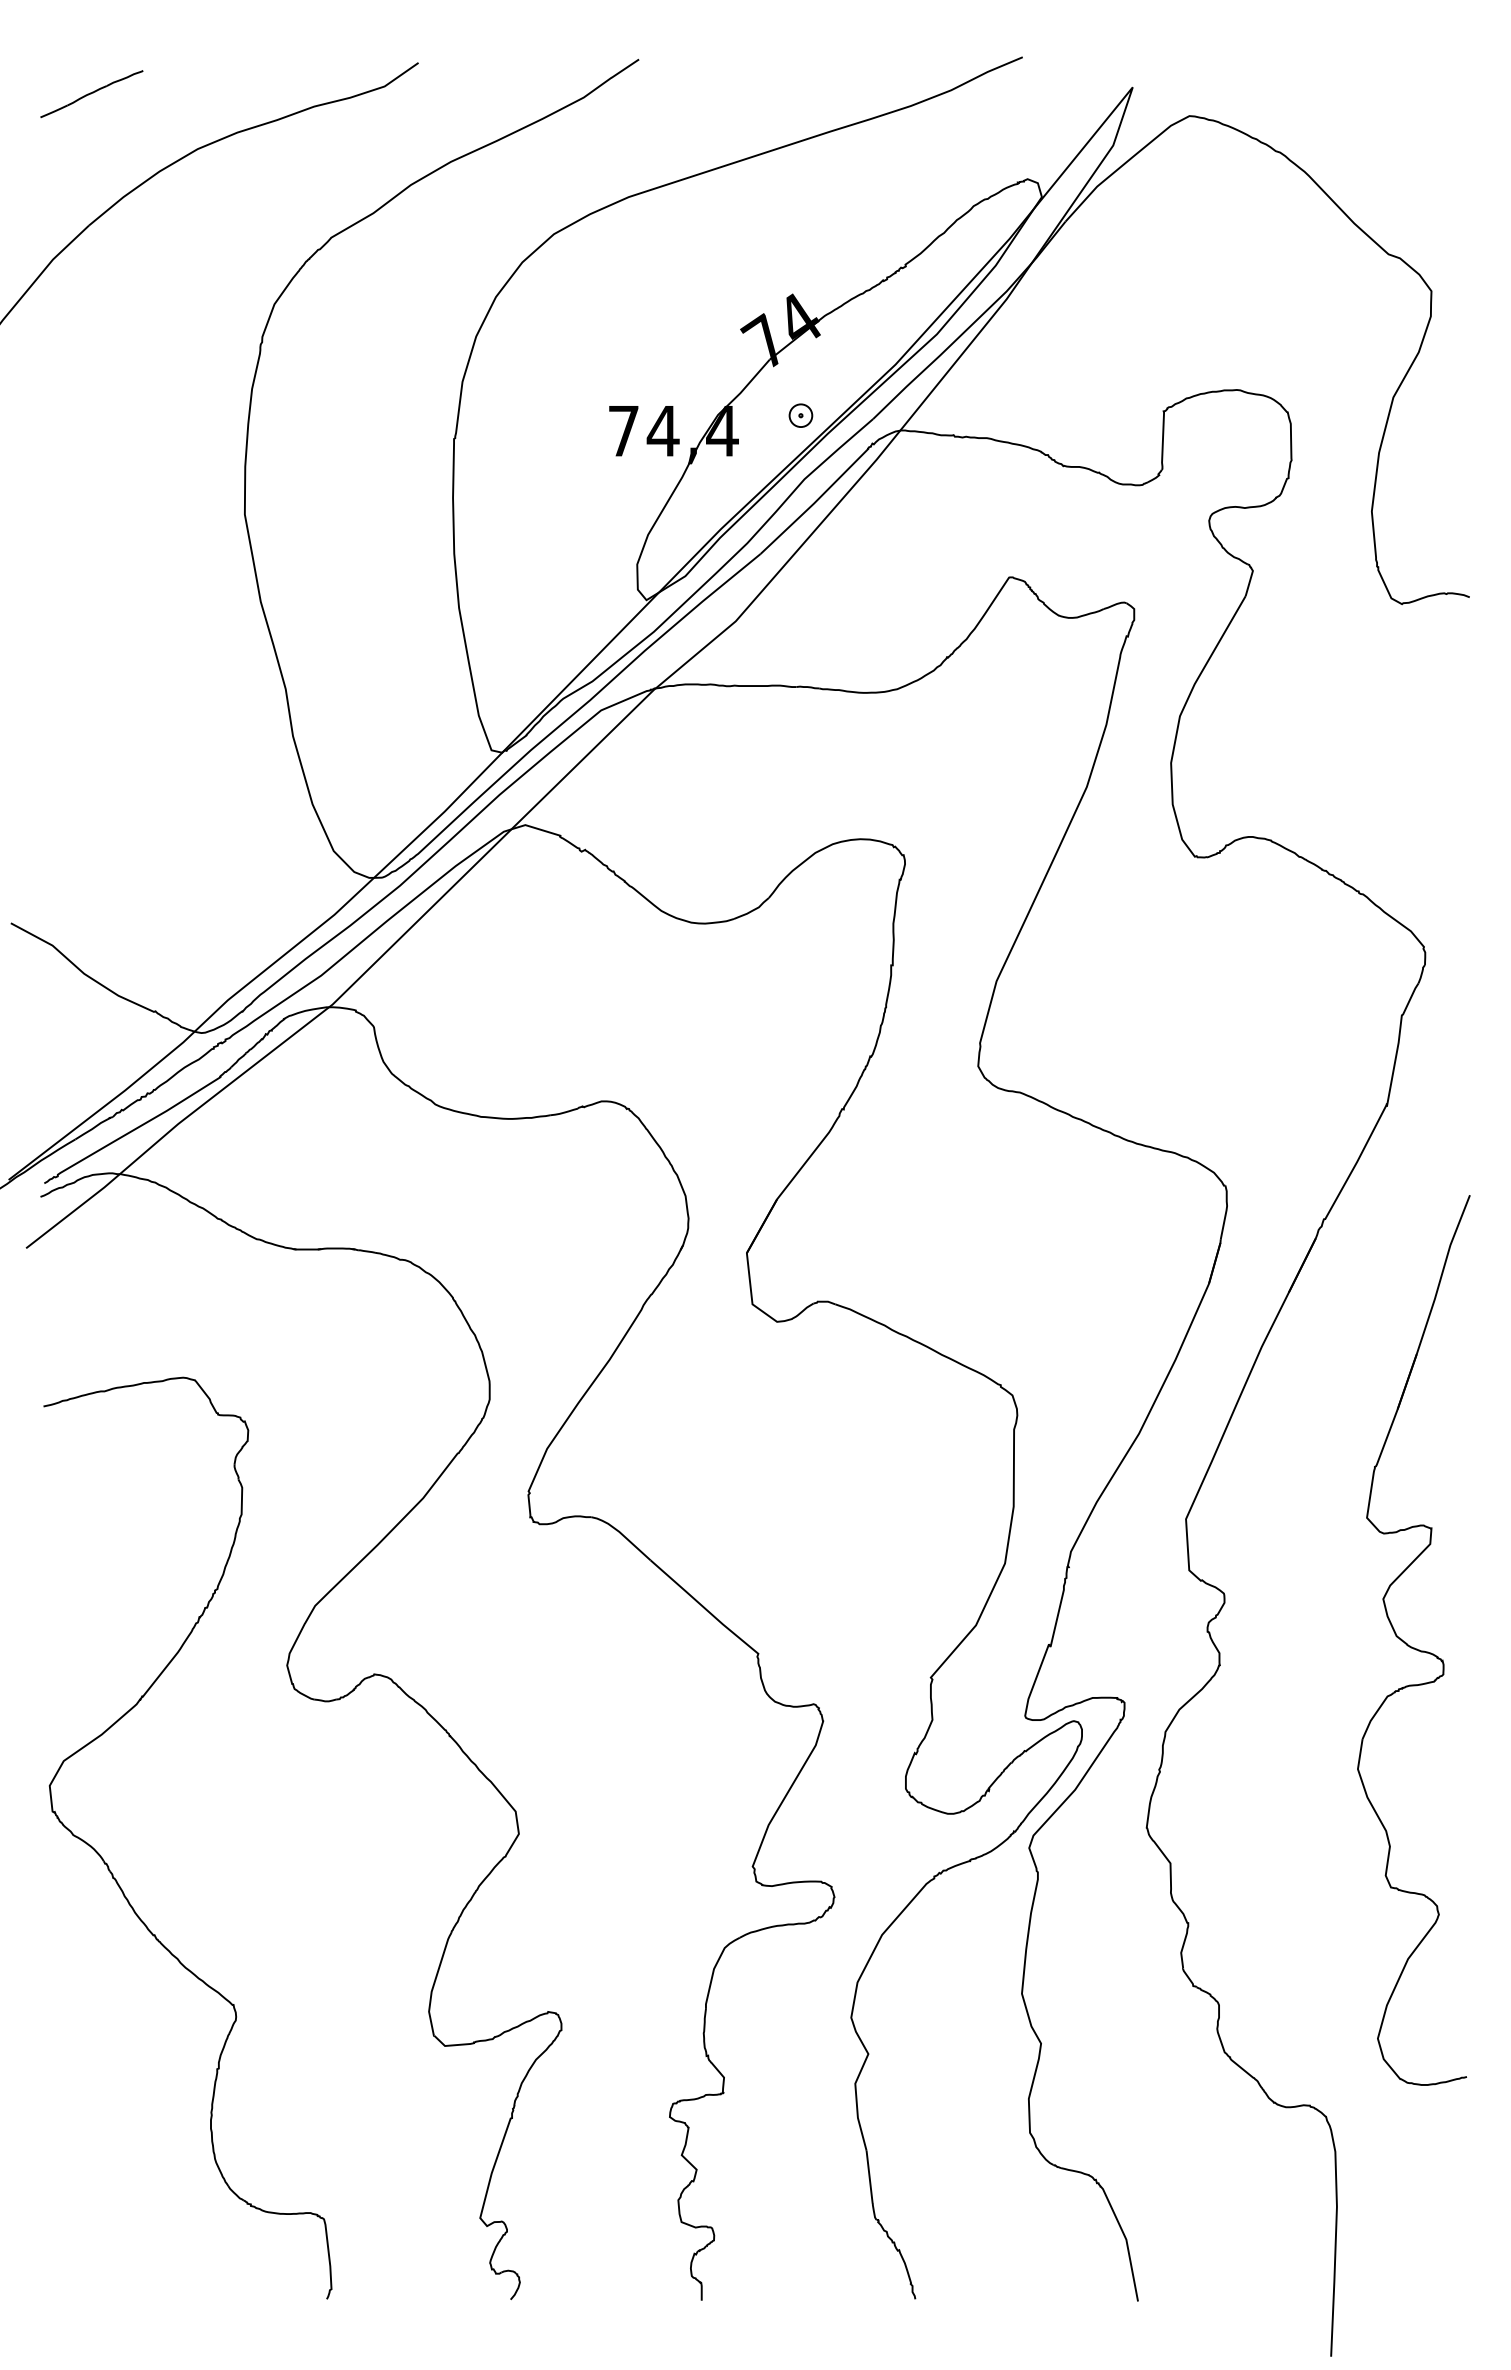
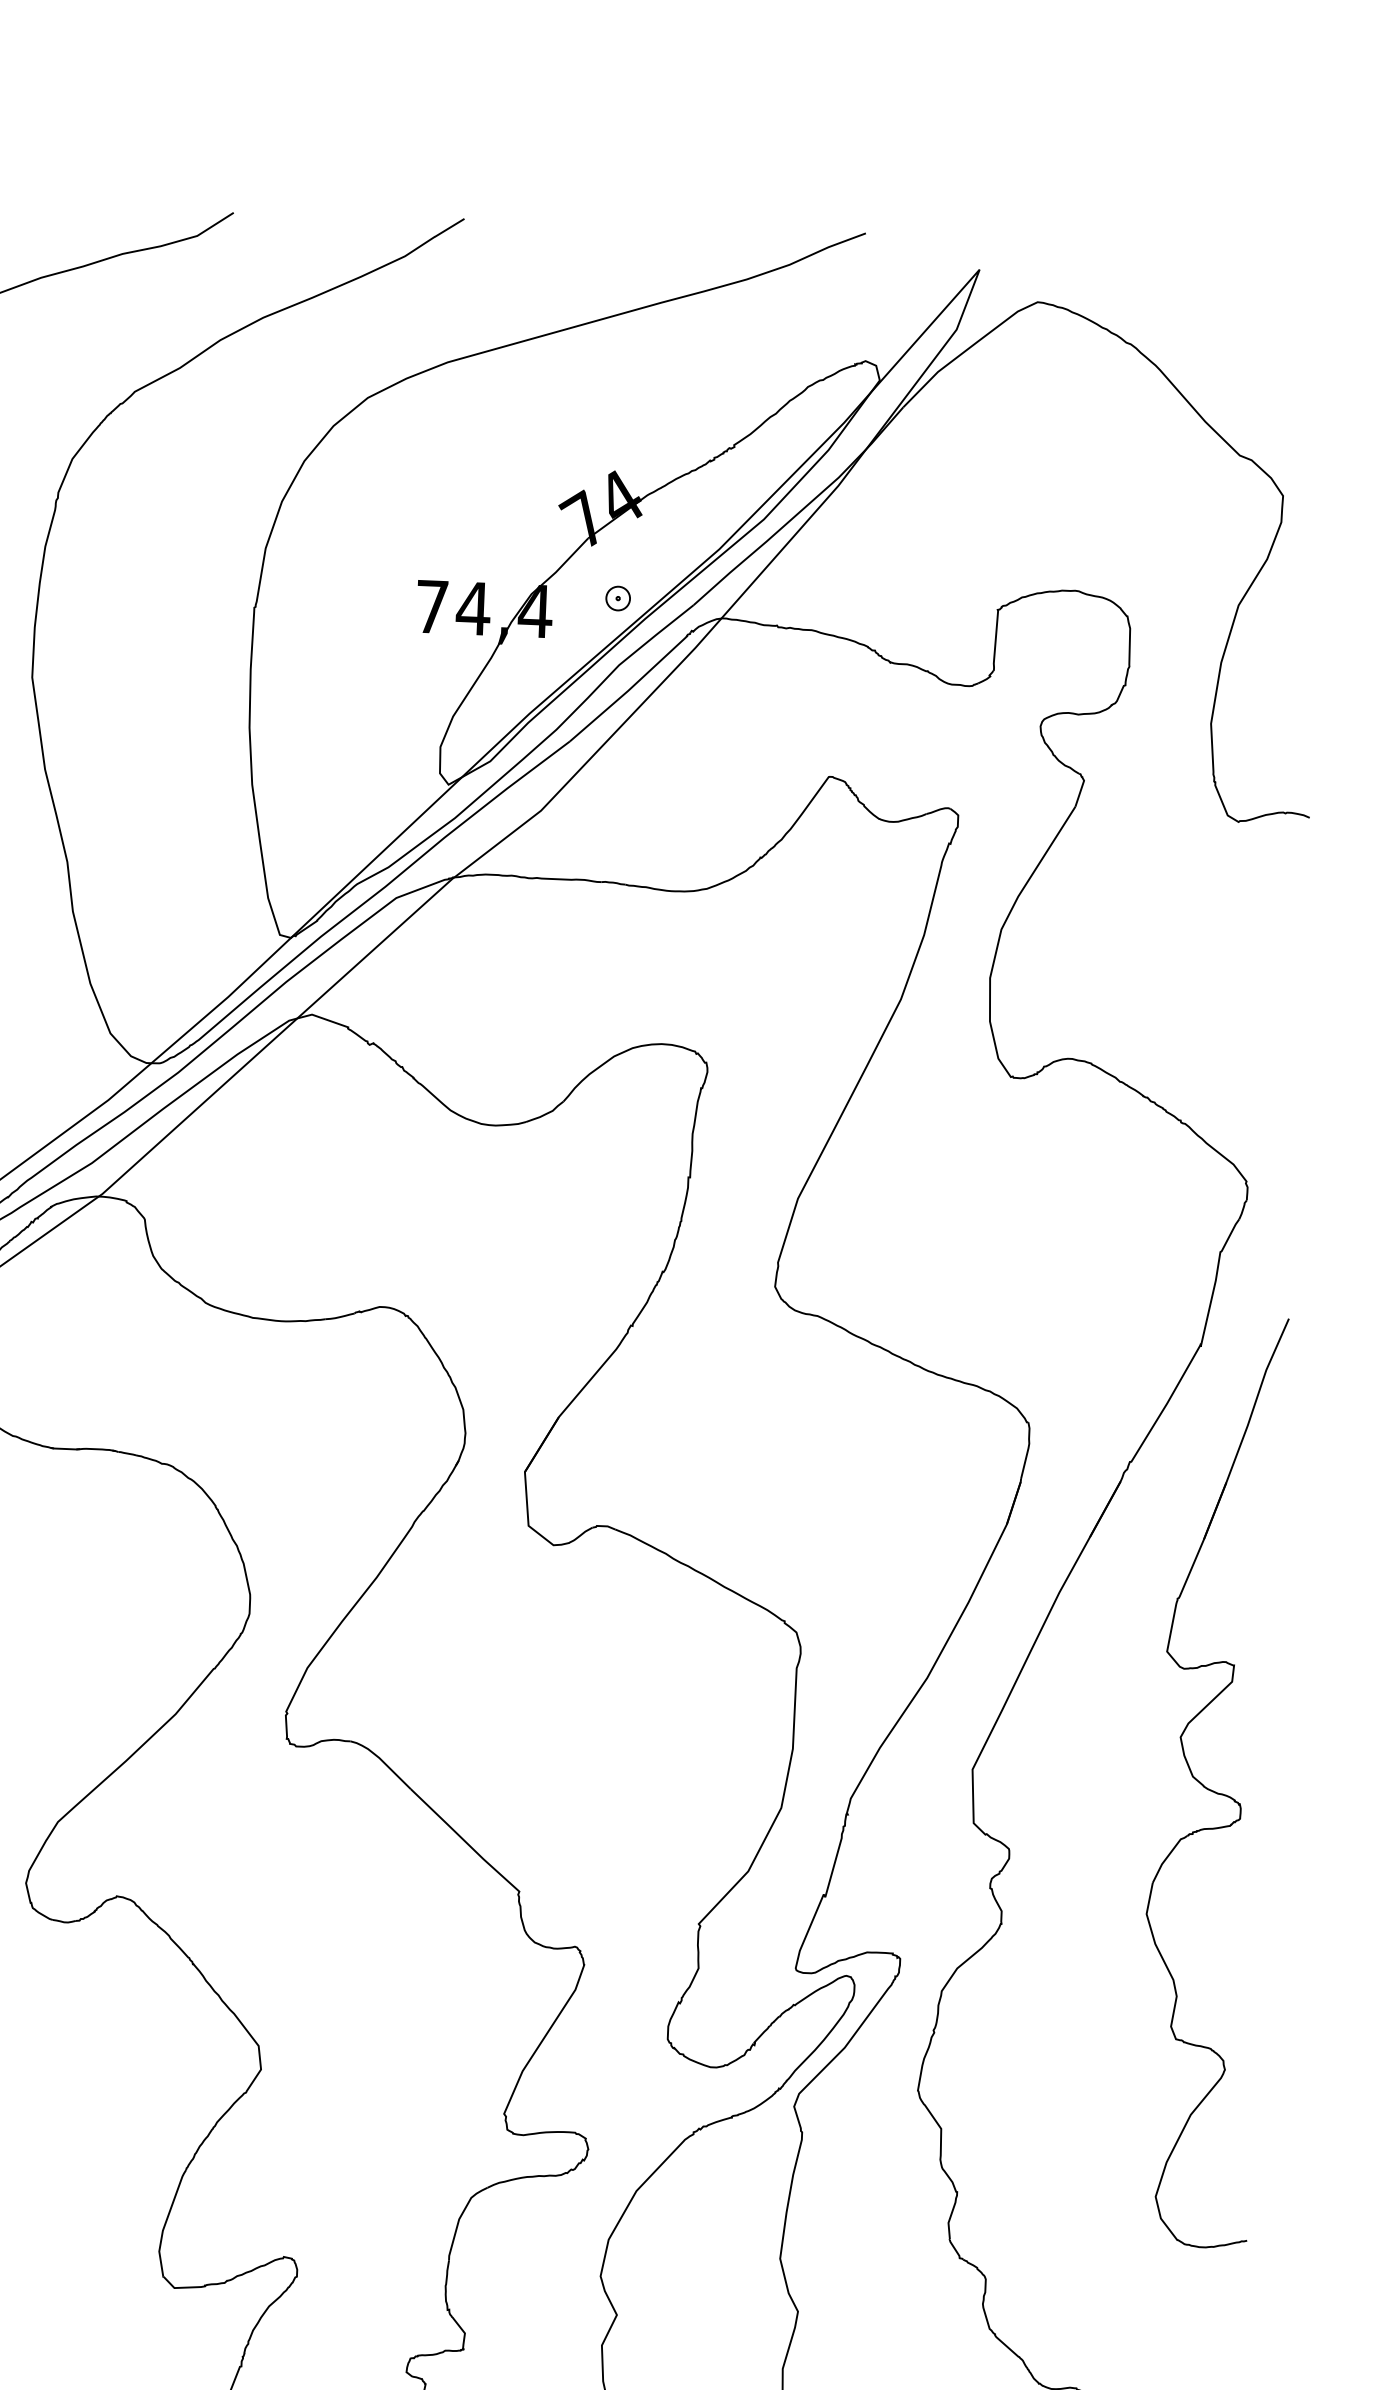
part: (1413, 1640) -> (1210, 1781), moved

